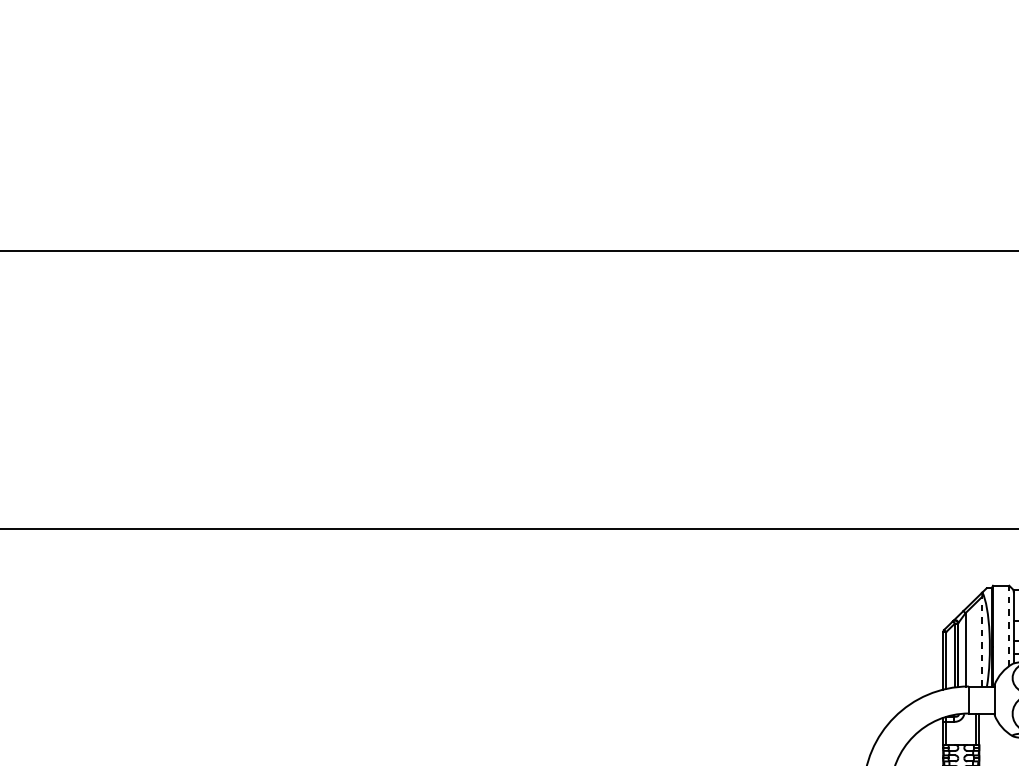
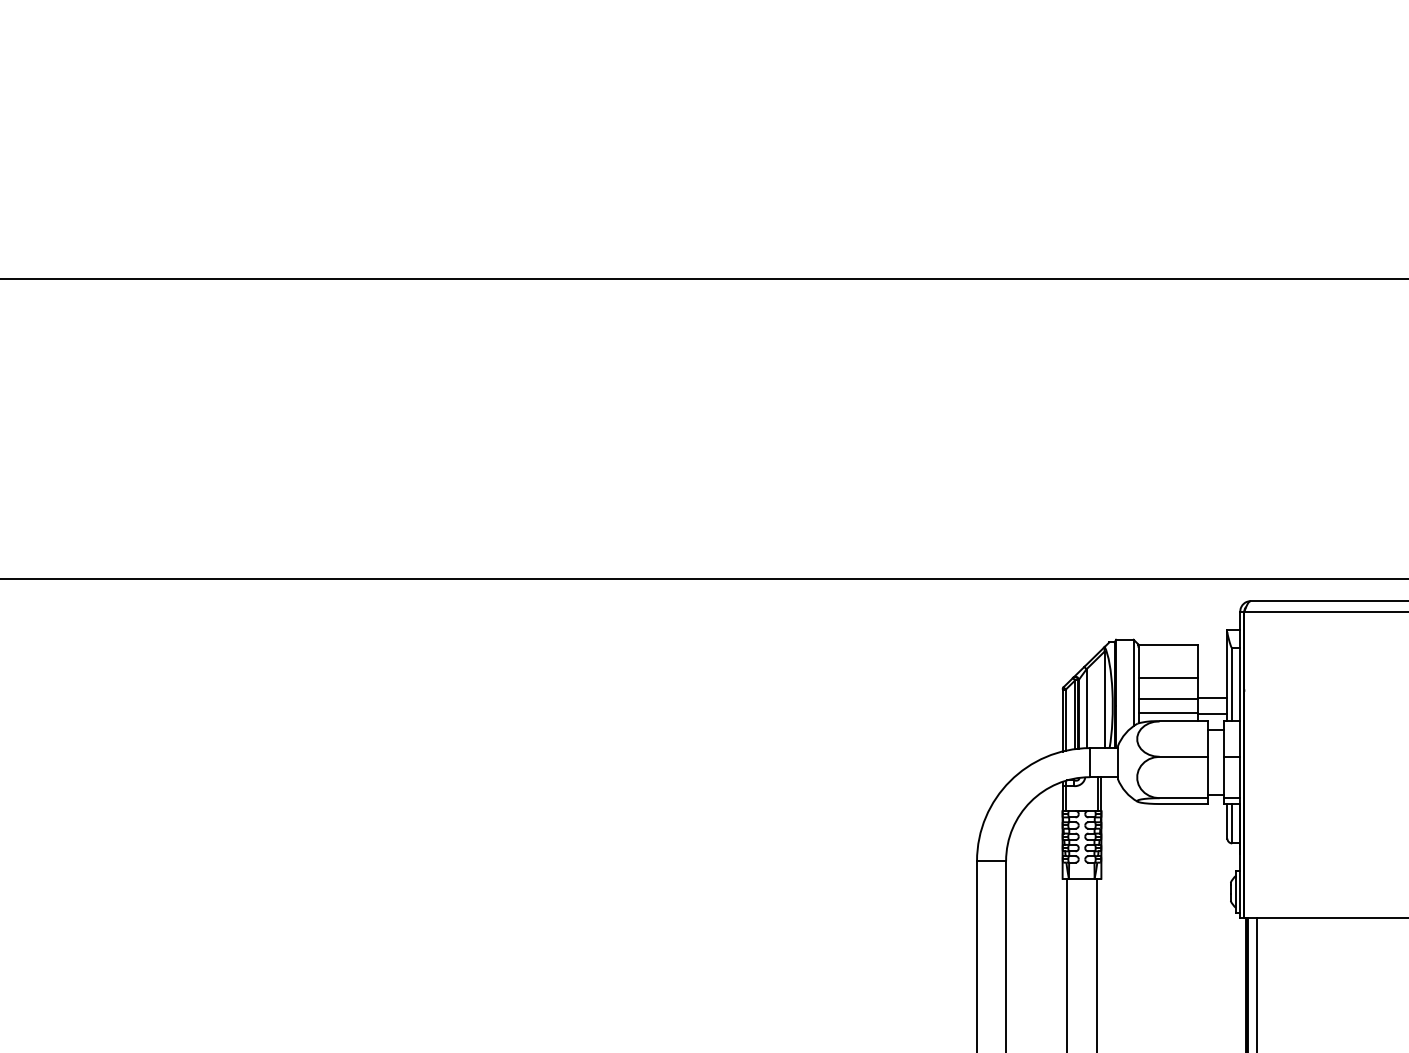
line: (1009, 625) -> (1133, 682), dashed -> solid
line: (982, 641) -> (1104, 699), dashed -> solid

